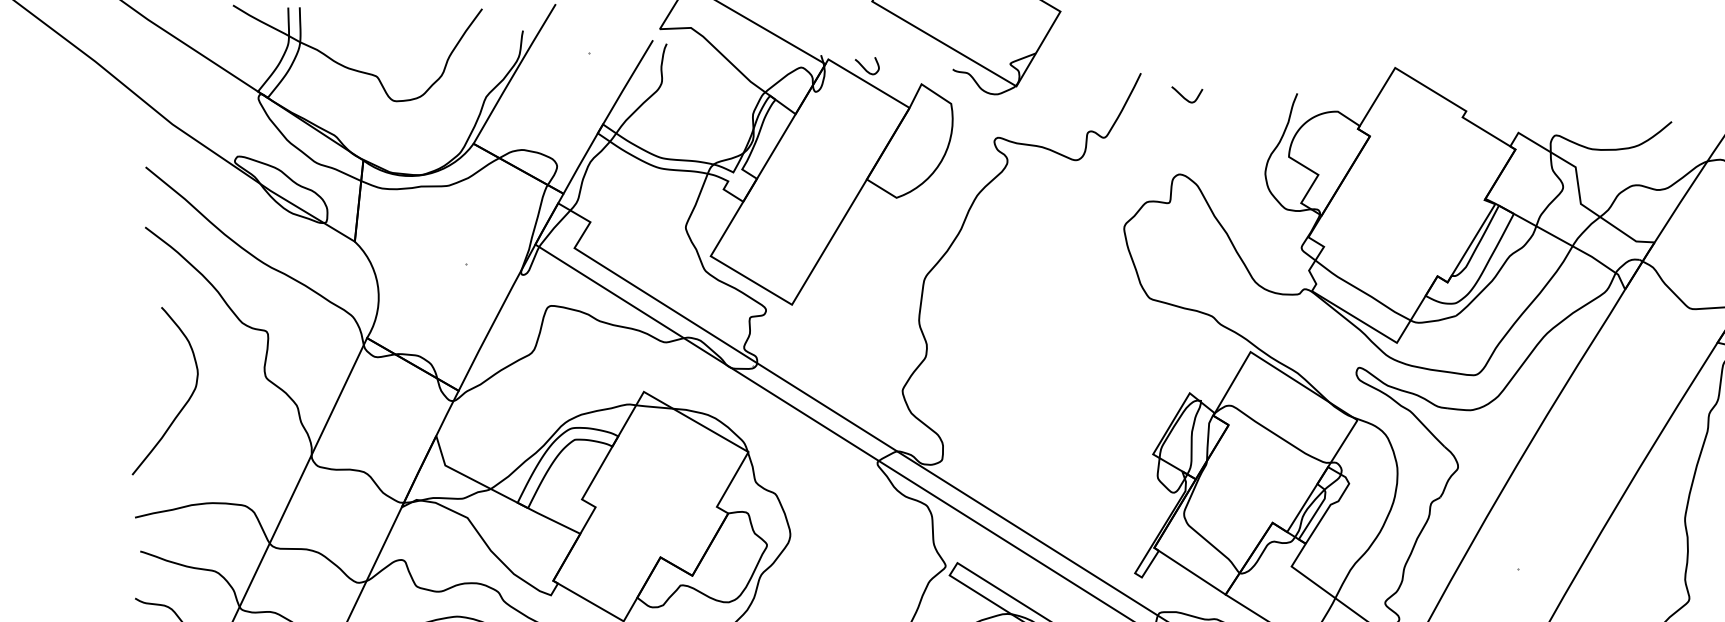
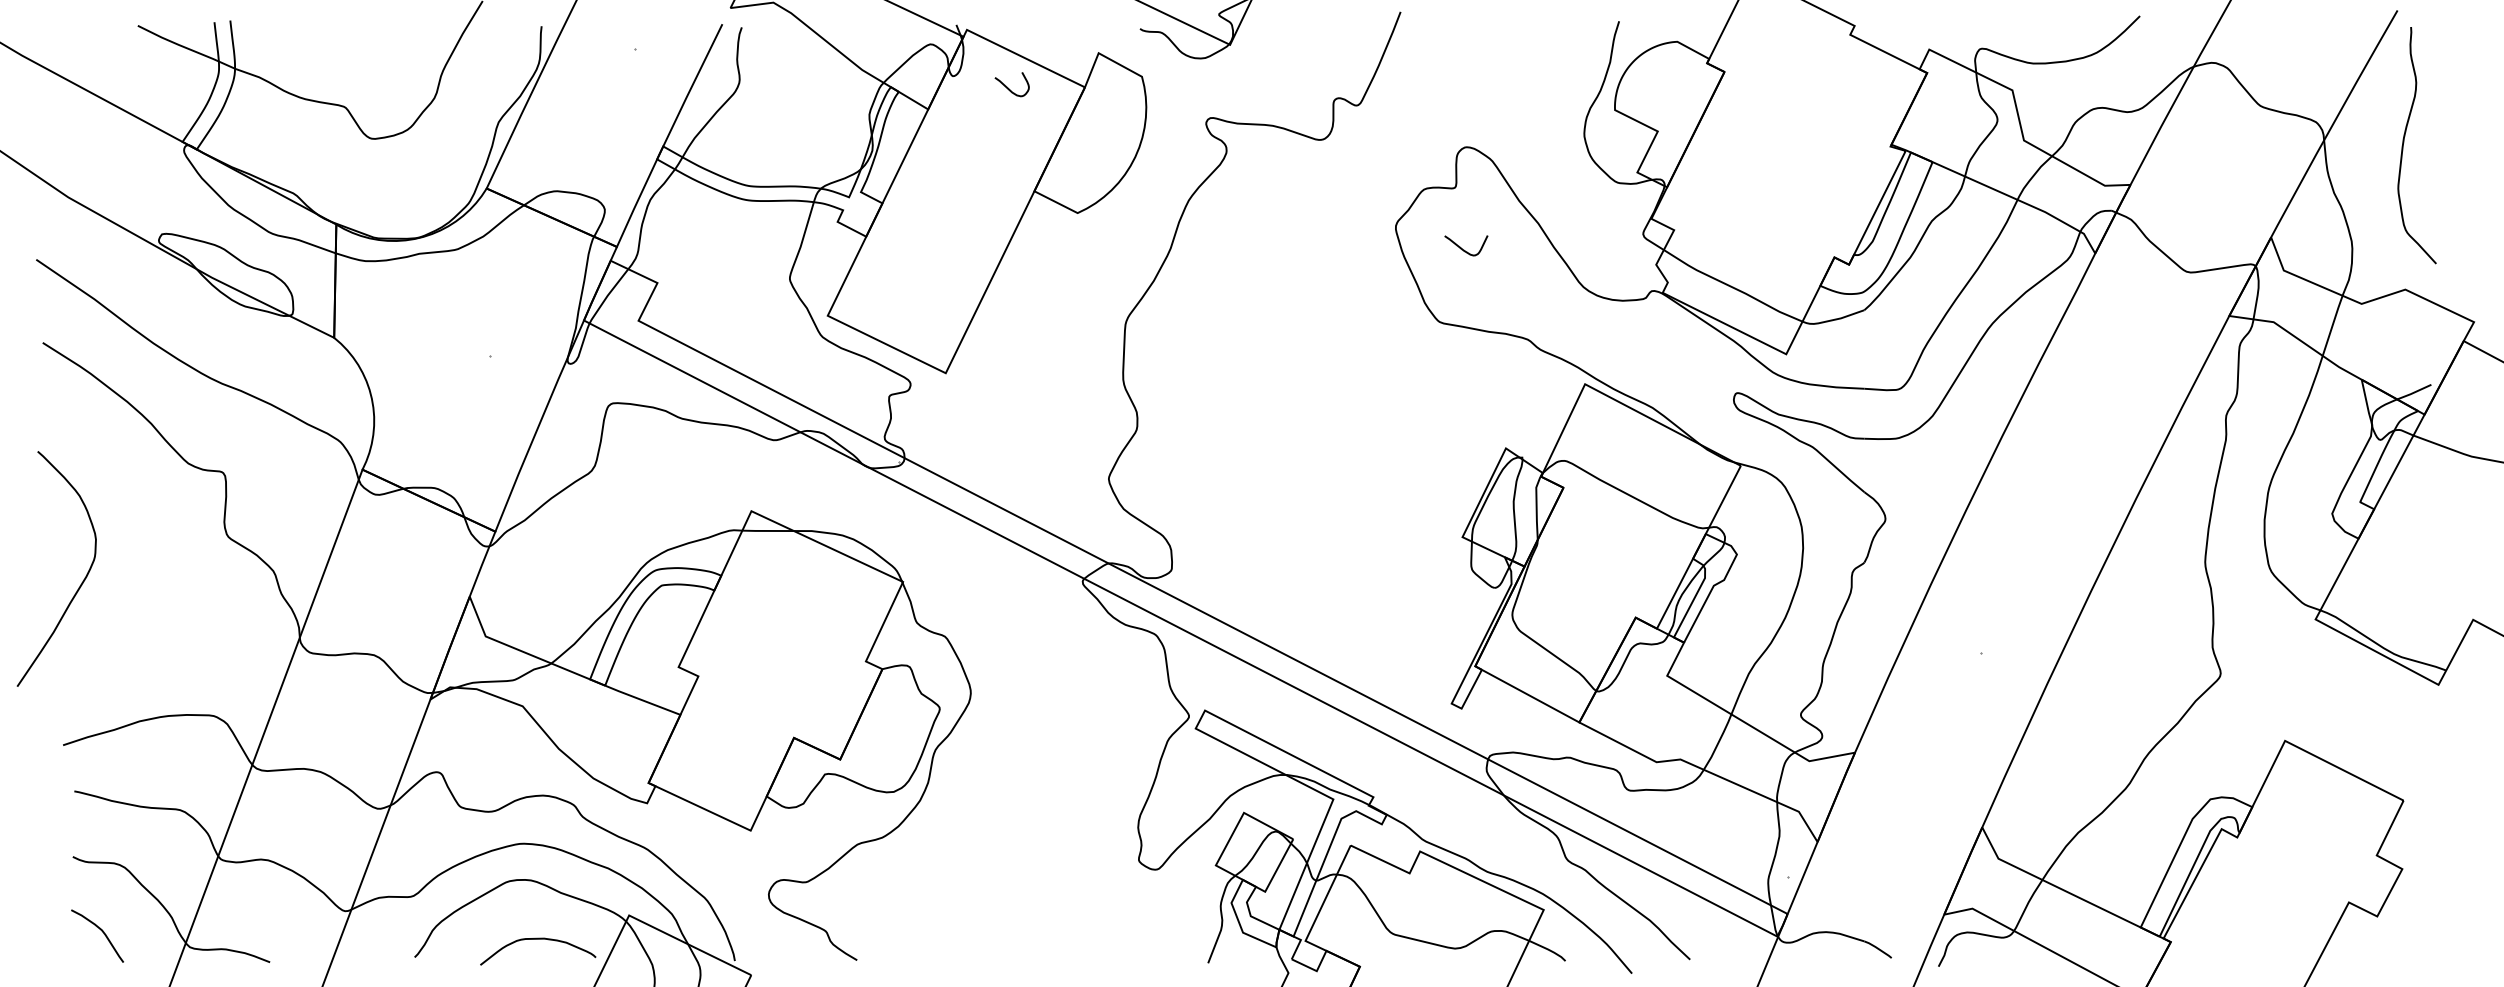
curve: (864, 67) -> (1008, 87), moved
curve: (1185, 97) -> (1464, 249), moved
curve: (184, 404) -> (81, 582), moved

